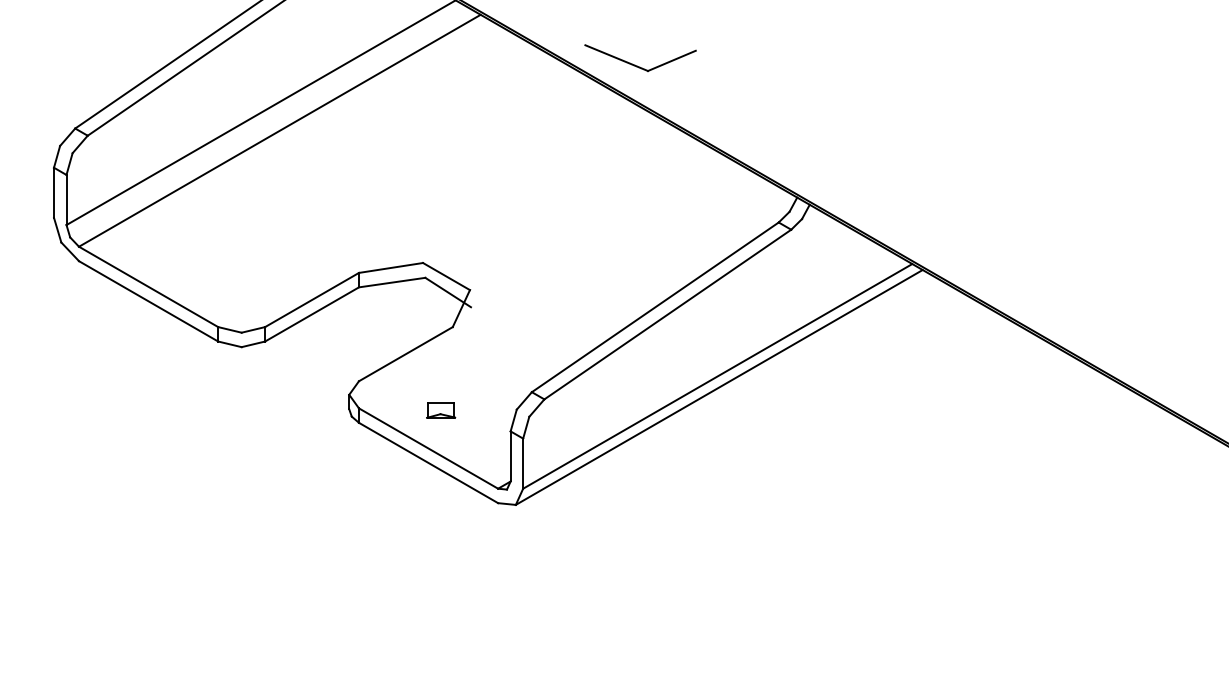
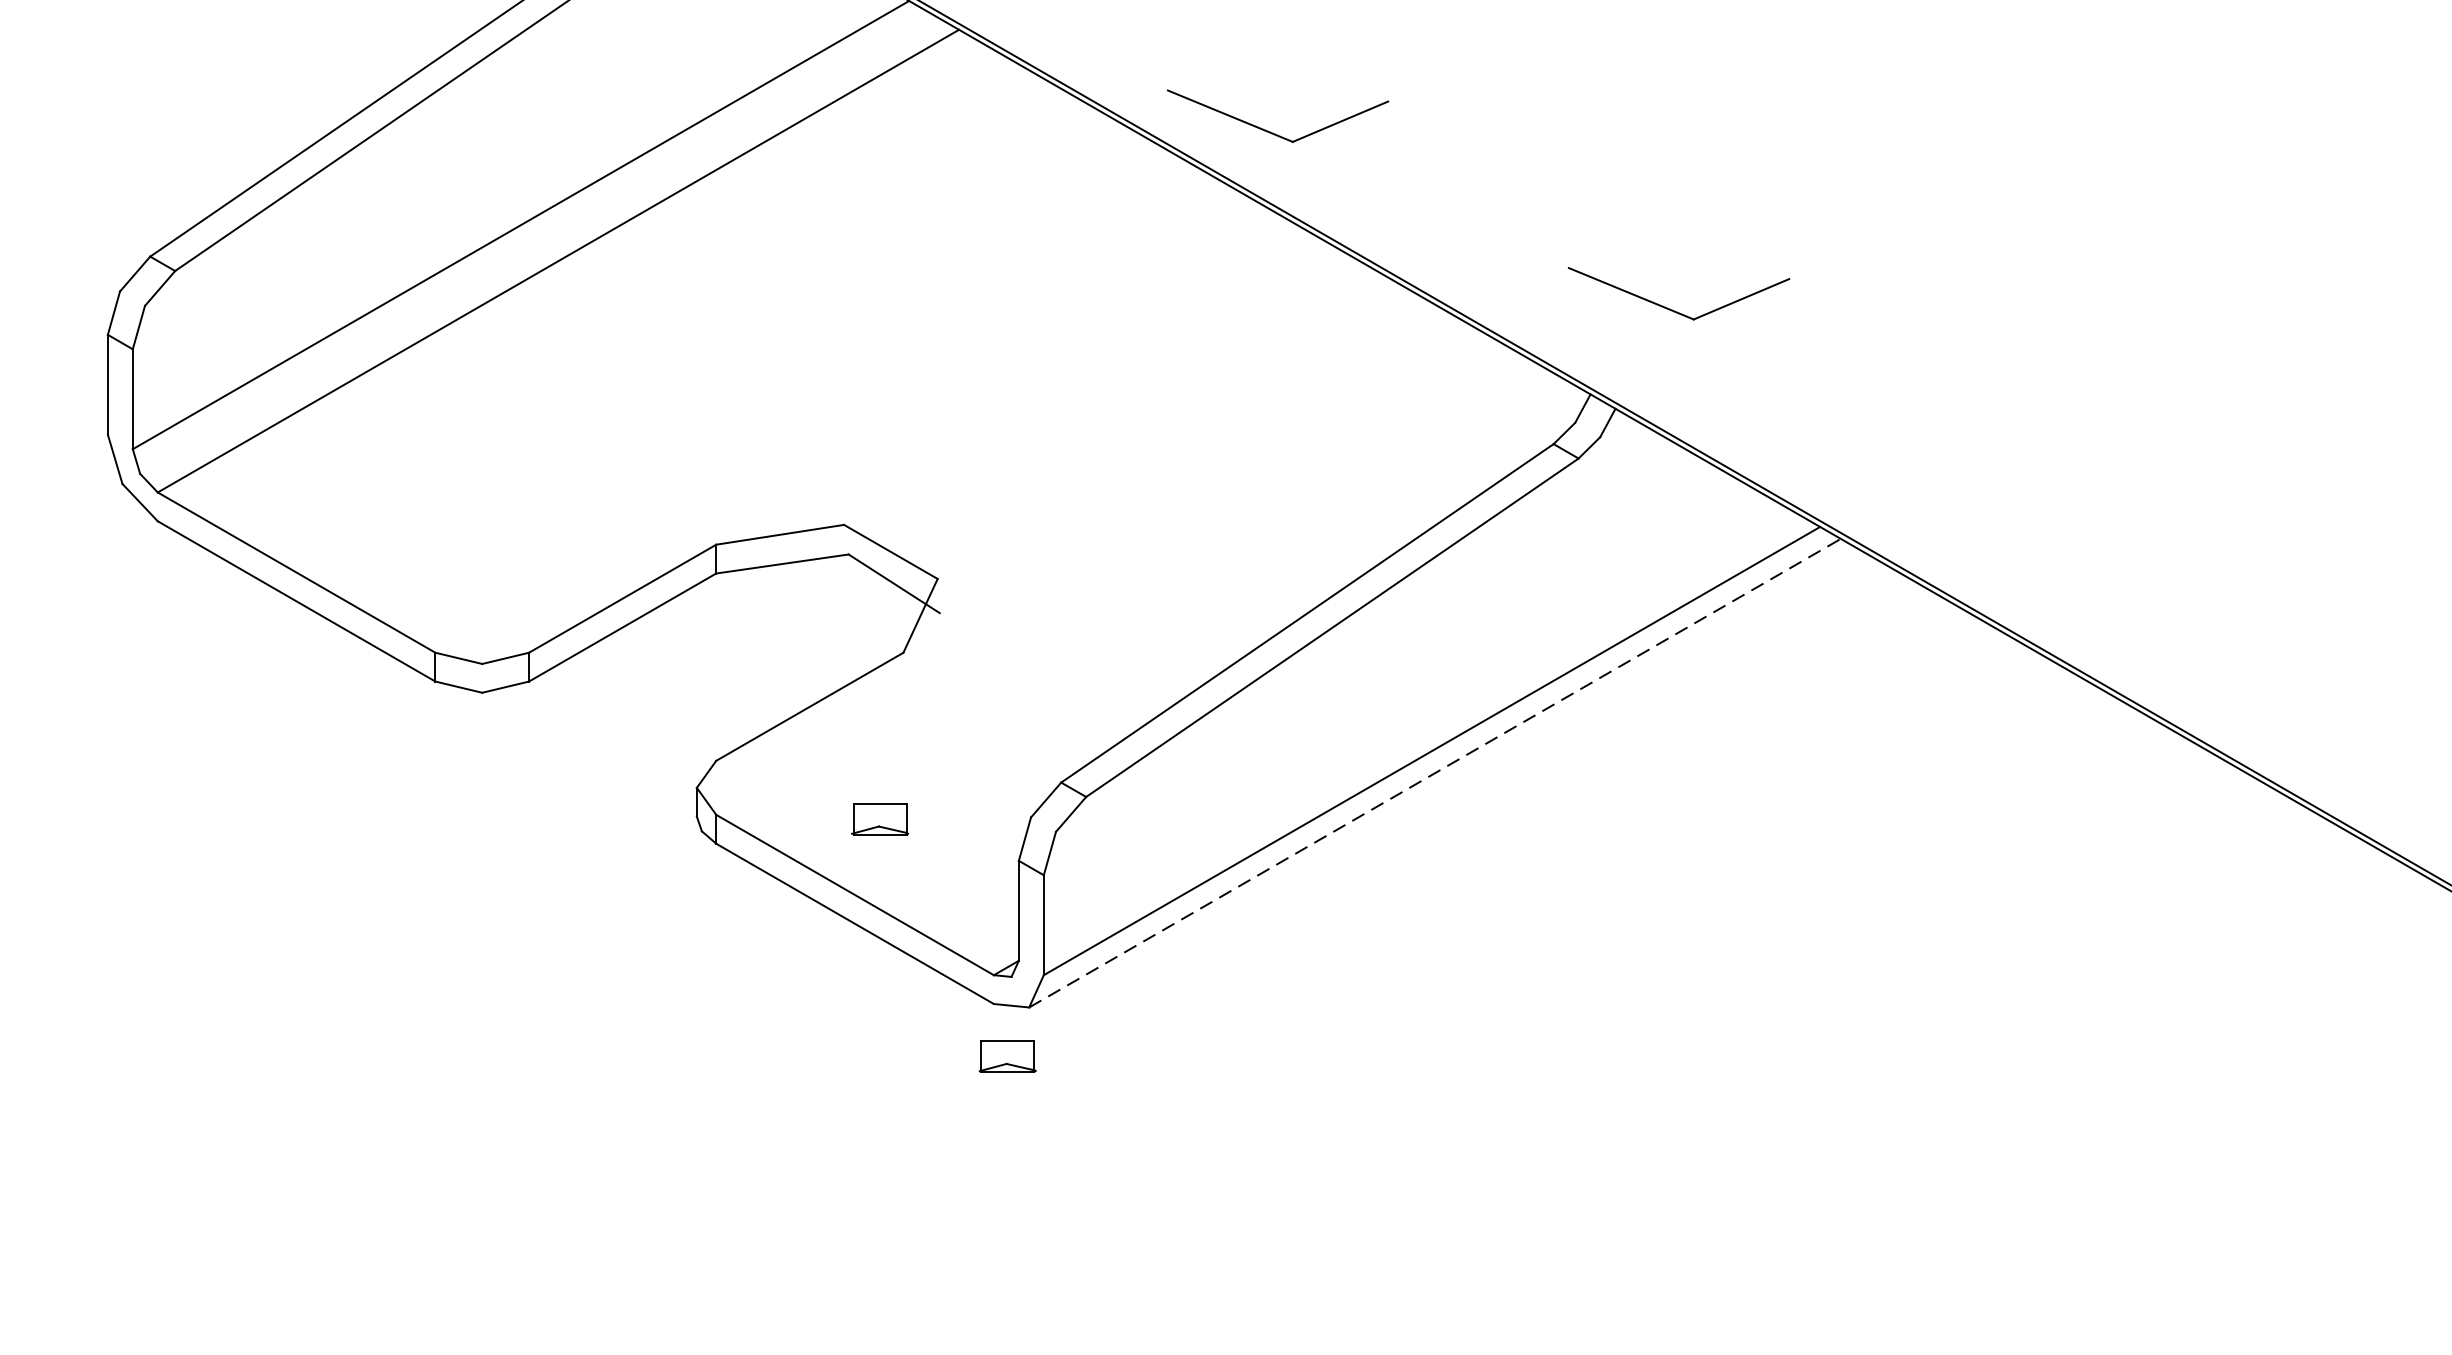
part: (838, 154) -> (1672, 308), added
line: (719, 387) -> (1435, 773), solid -> dashed
part: (505, 529) -> (1008, 1056), added

